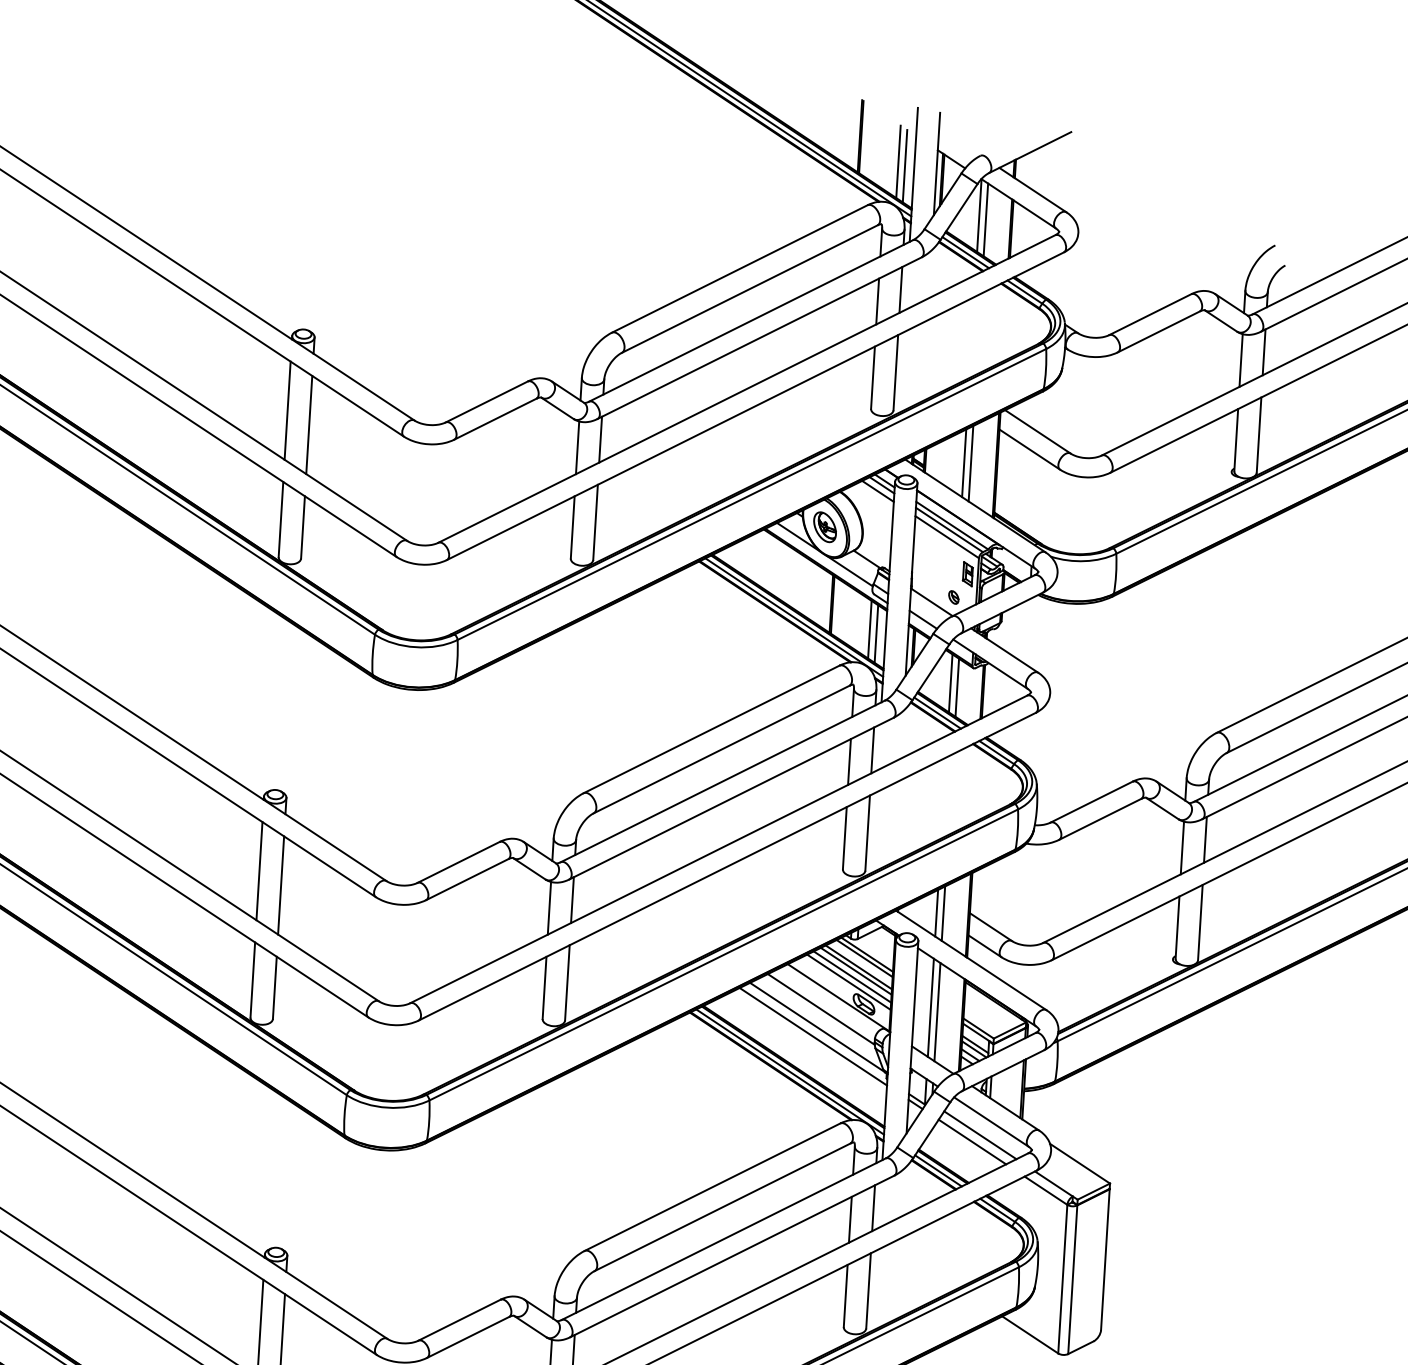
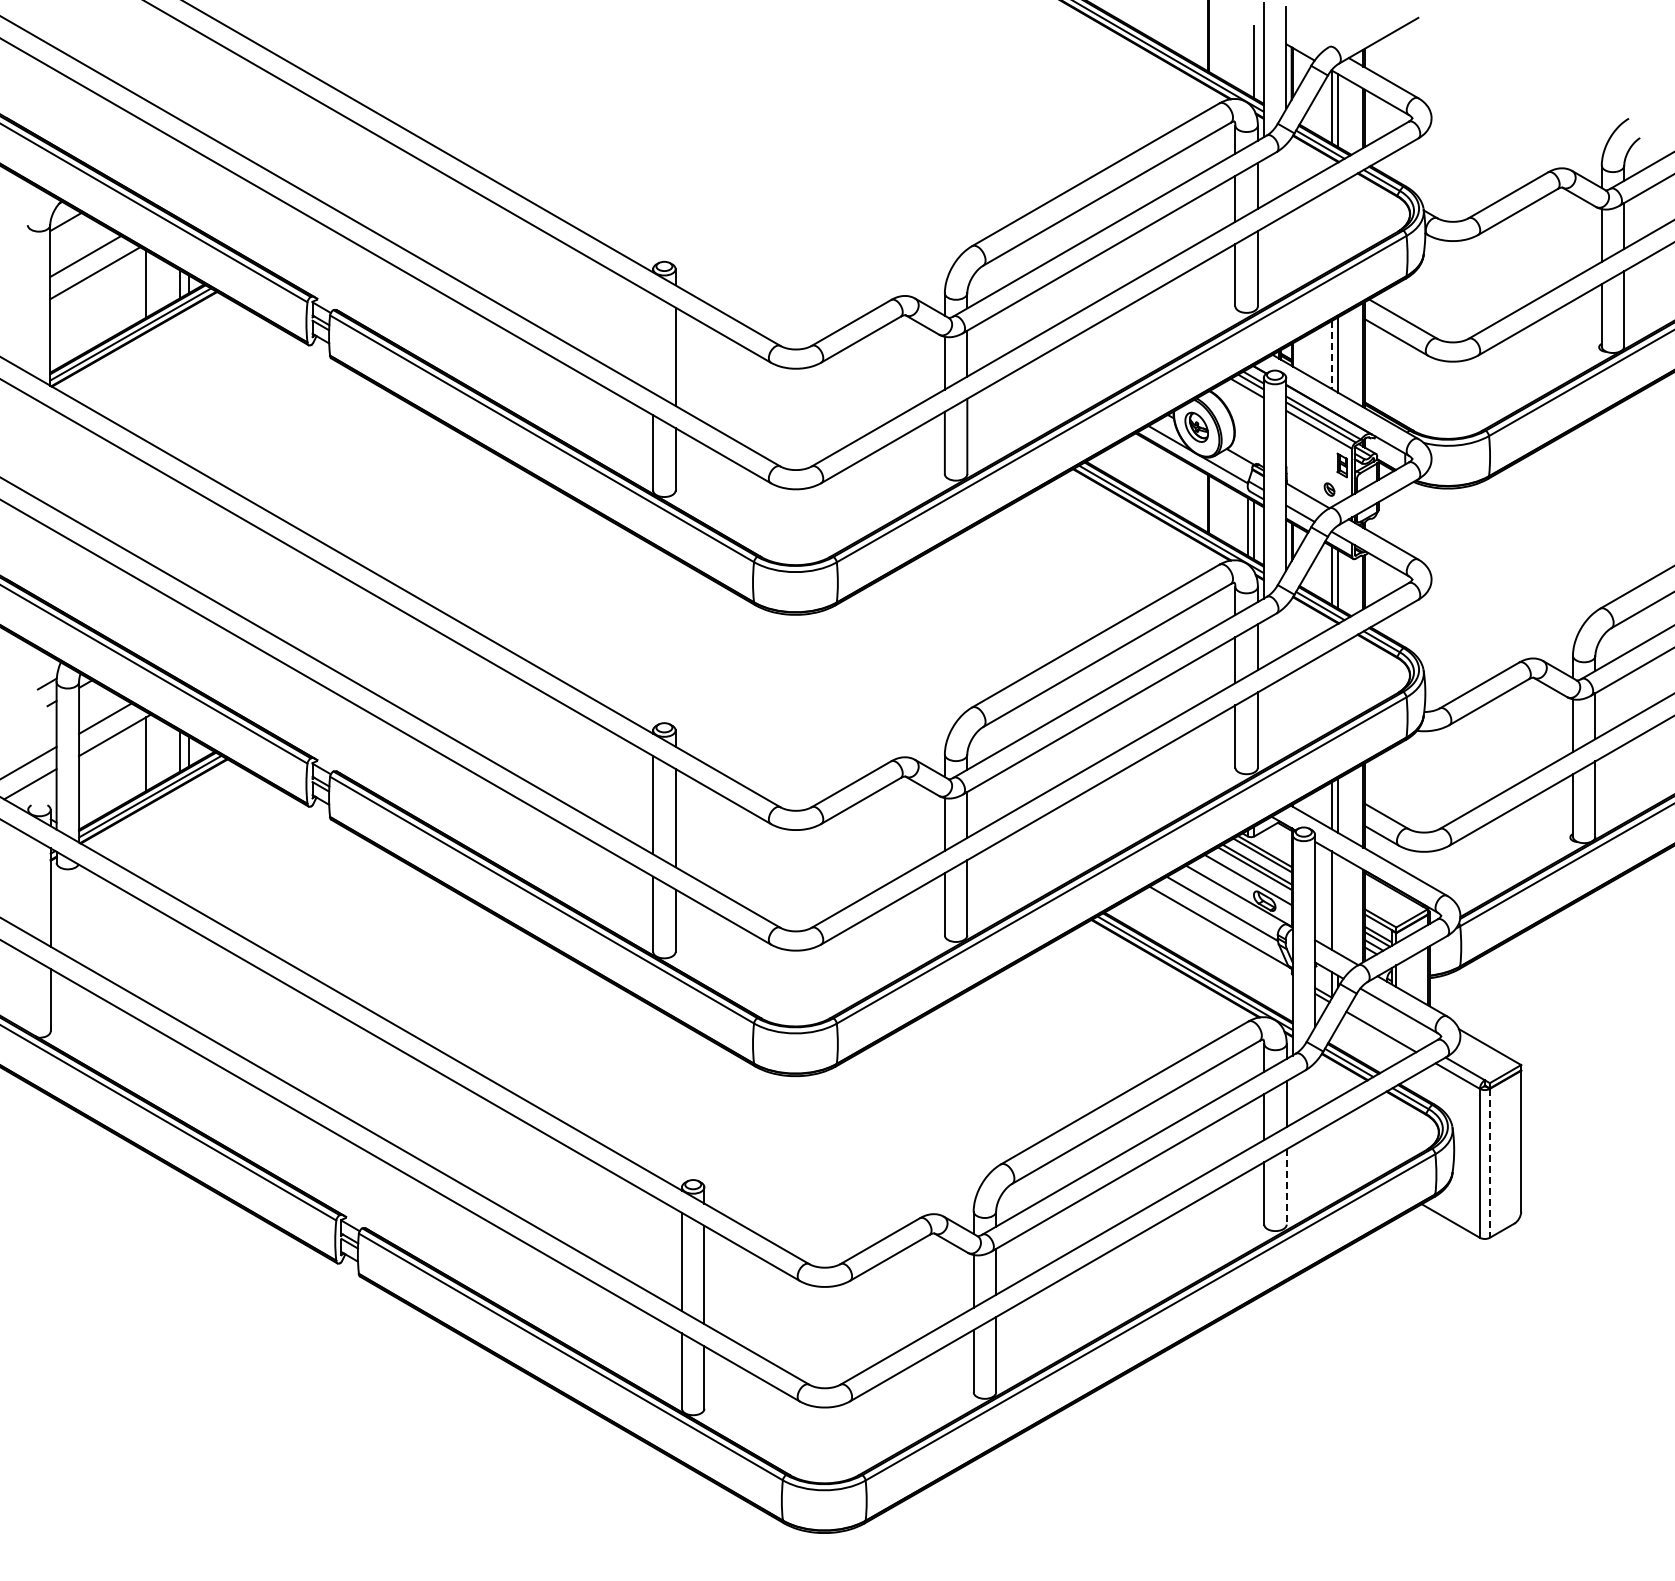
line: (898, 161) -> (1247, 57), removed
line: (287, 410) -> (653, 343), removed
line: (963, 463) -> (1331, 355), solid -> dashed
line: (852, 976) -> (1251, 874), removed
line: (937, 1012) -> (1338, 904), removed
line: (812, 1036) -> (1215, 936), removed
line: (980, 1134) -> (1388, 1024), removed
line: (1072, 1279) -> (1489, 1163), solid -> dashed
line: (868, 1290) -> (1286, 1186), solid -> dashed

